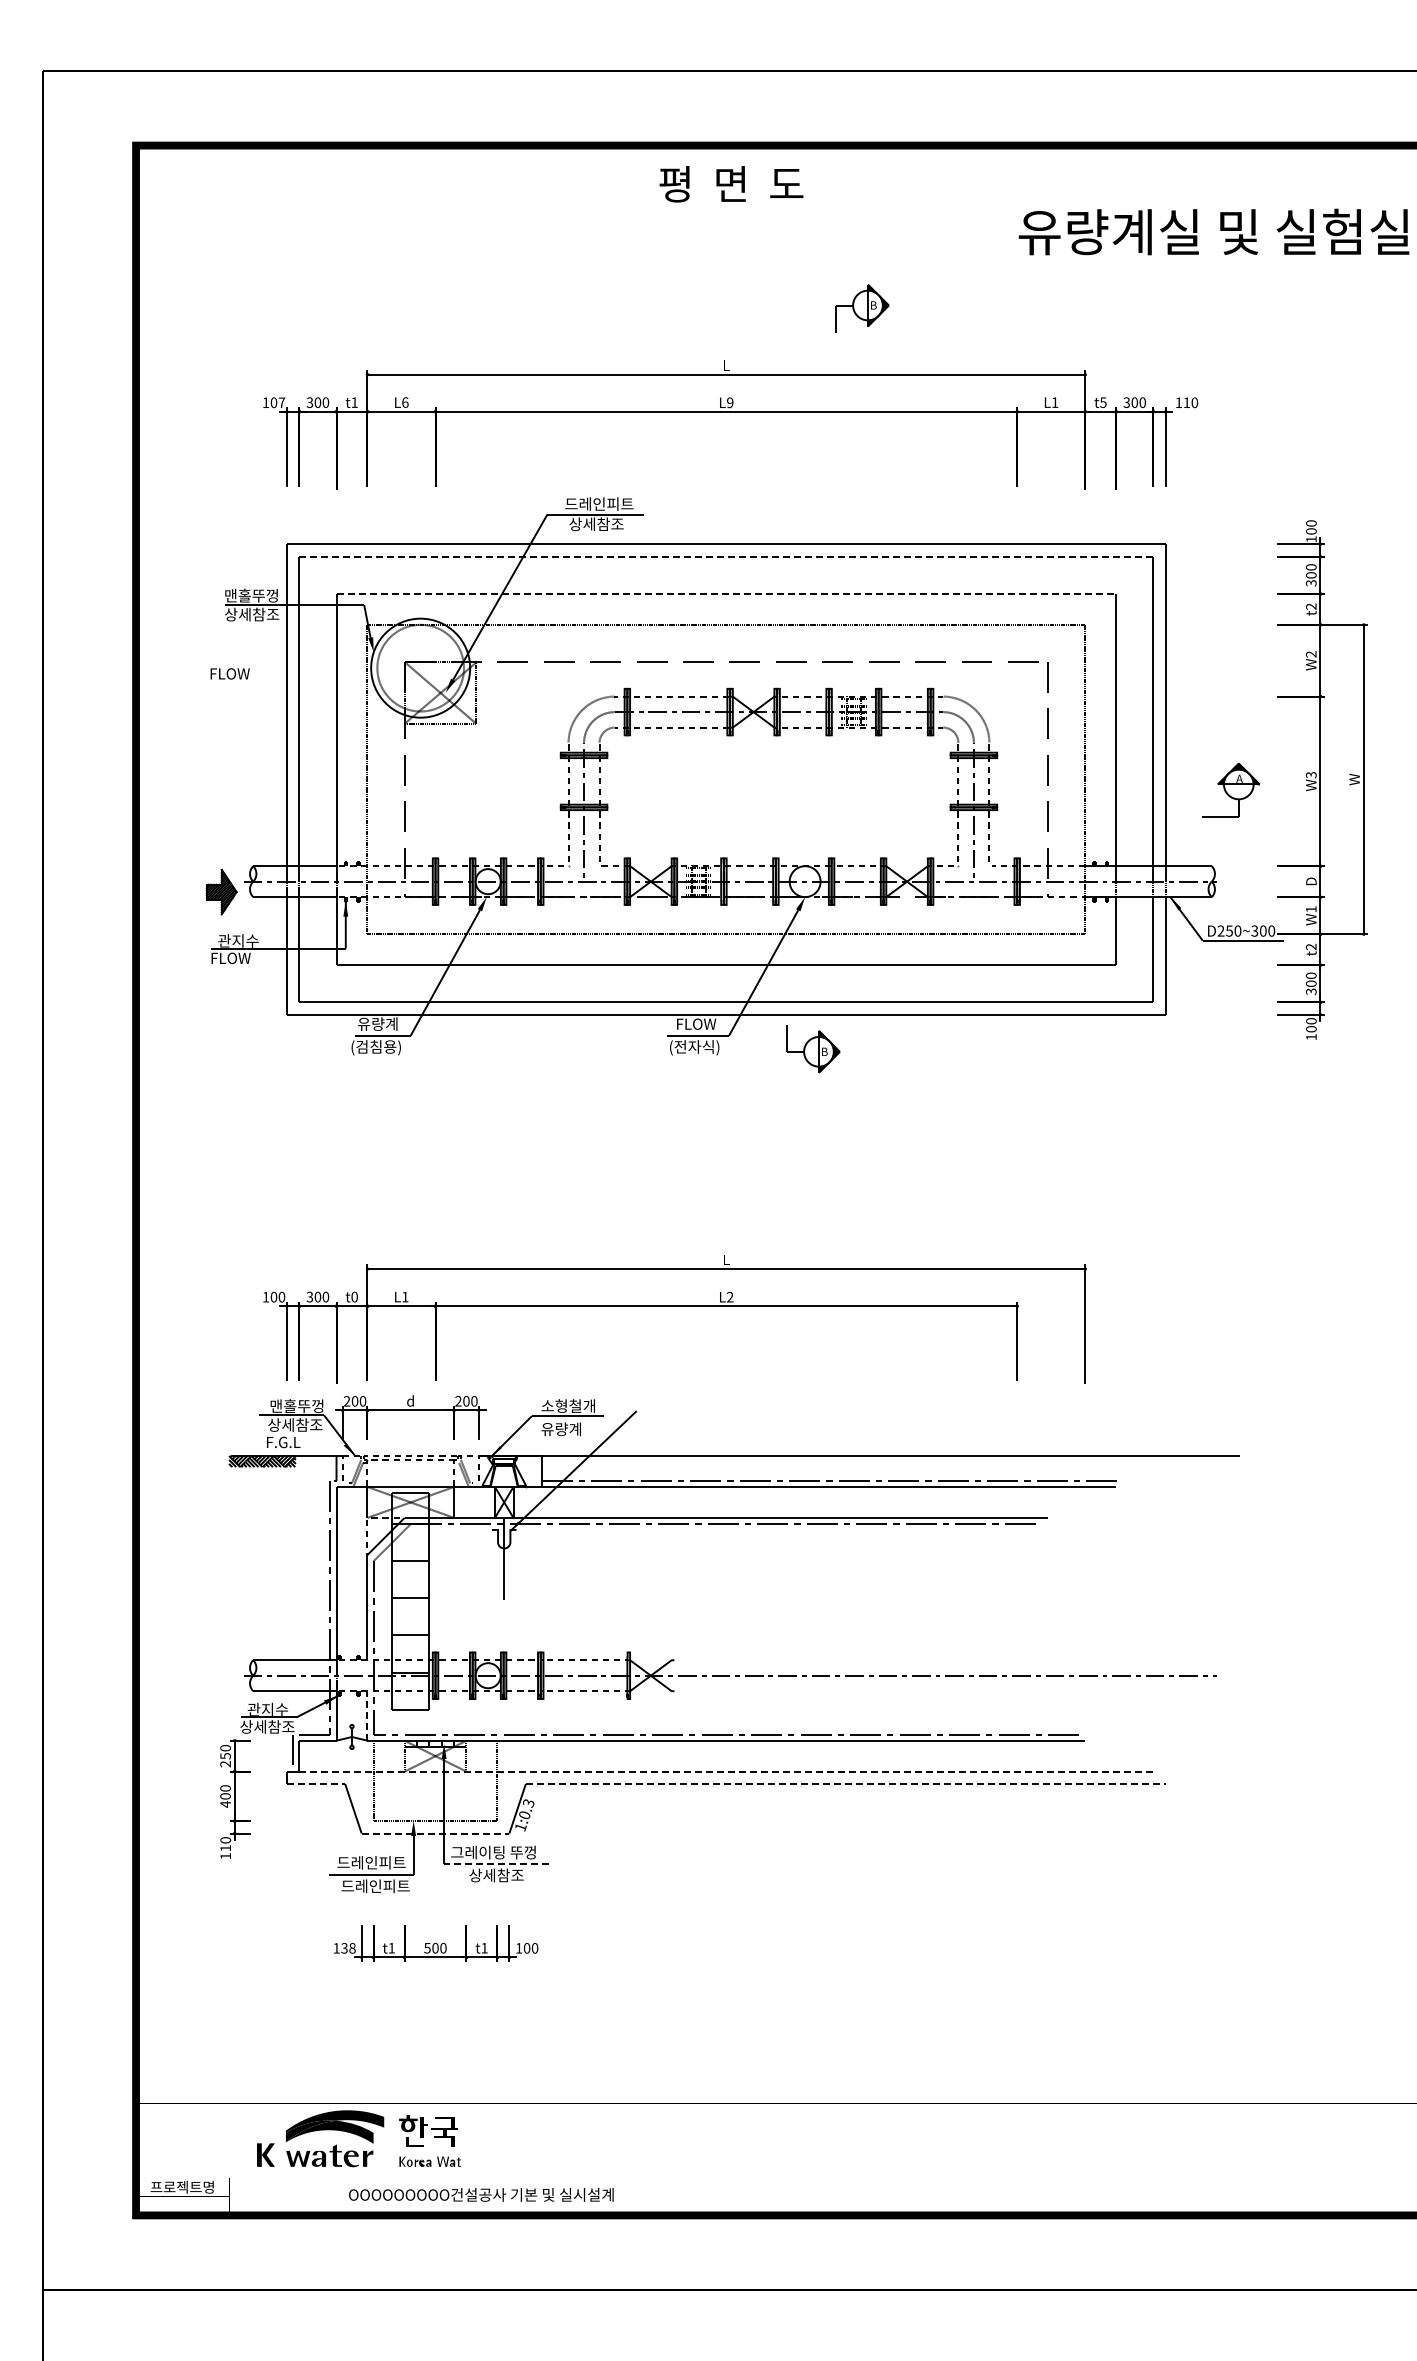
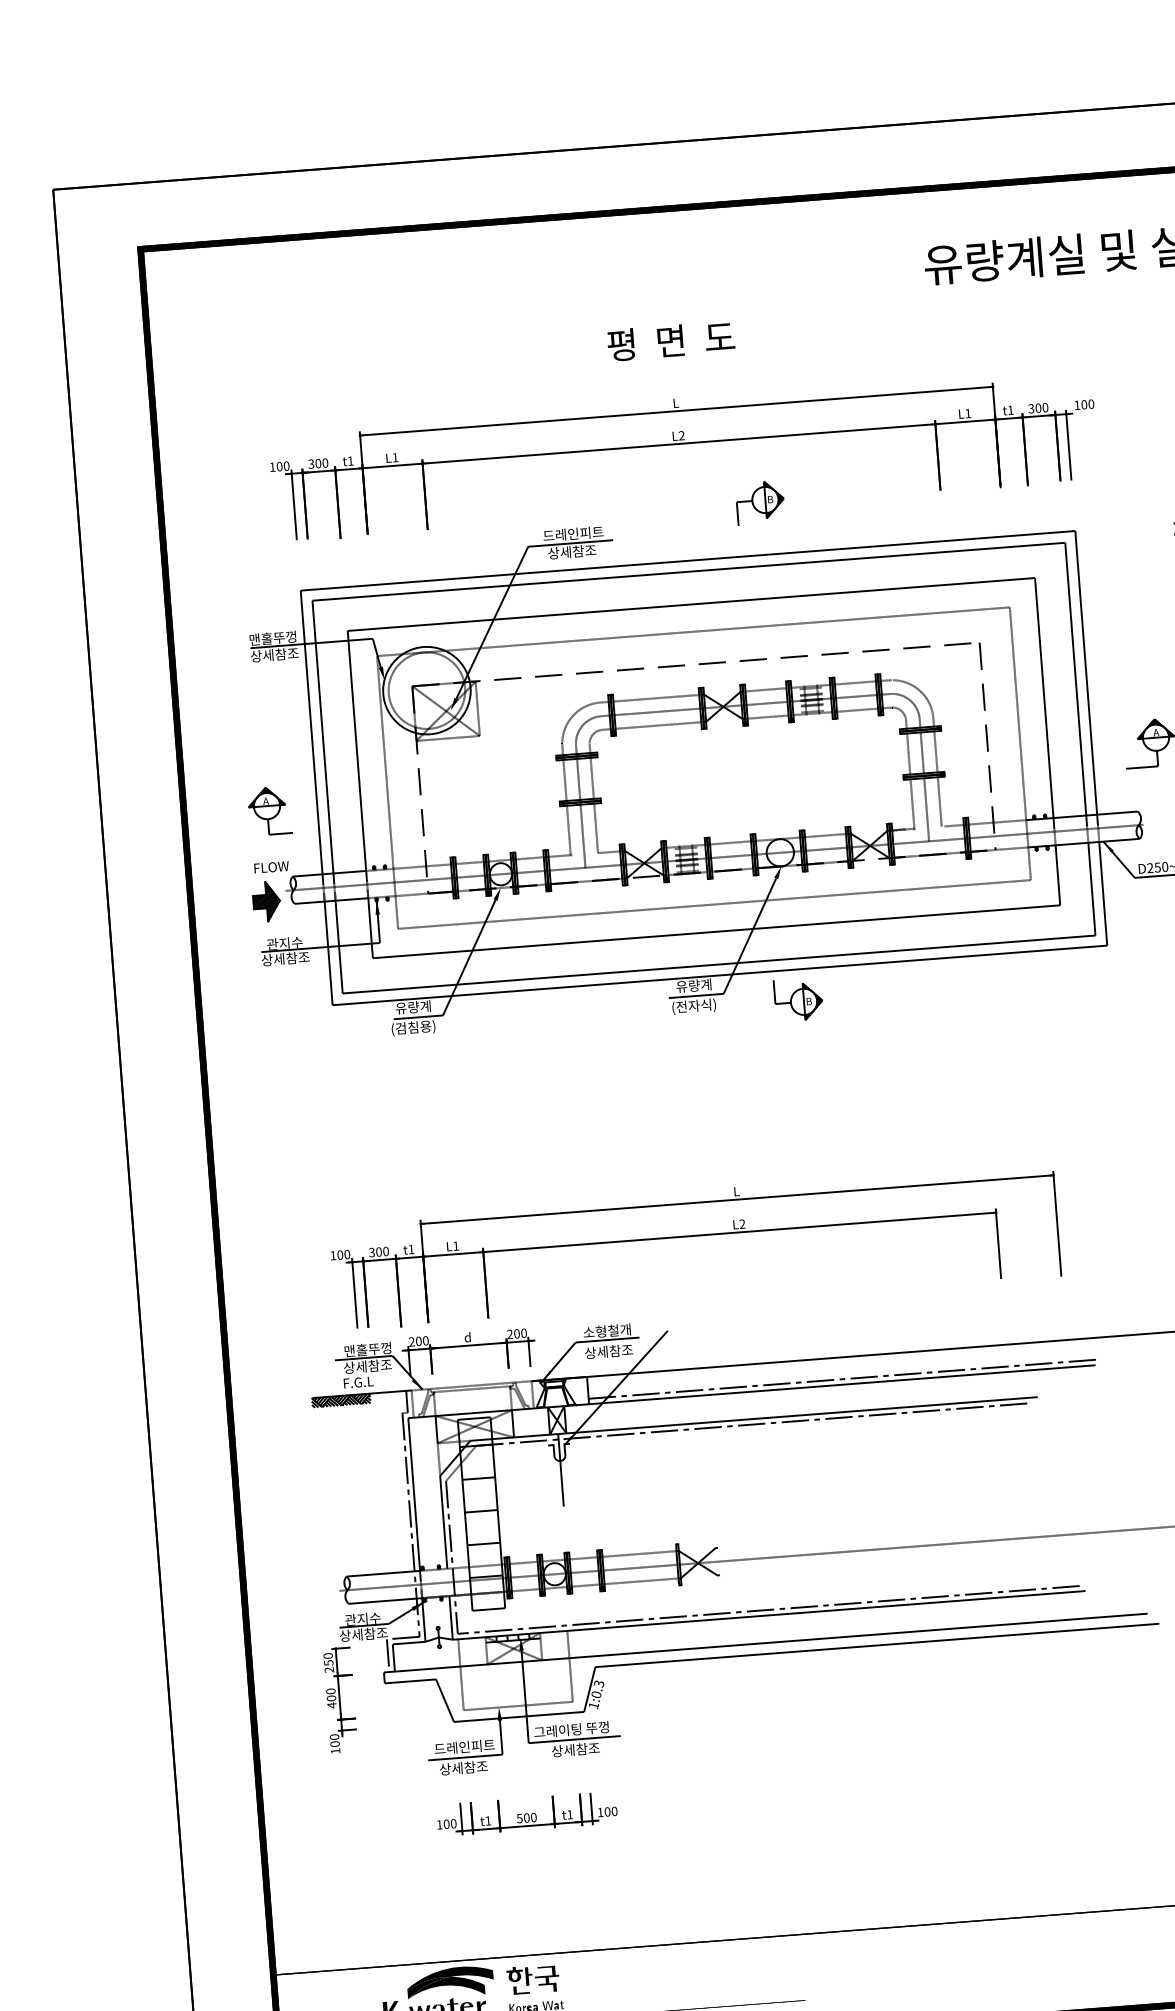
text: (731, 184) -> (671, 341), moved
part: (862, 308) -> (760, 503), moved
text: (281, 402) -> (286, 465), 107 -> 100
text: (405, 402) -> (395, 457), L6 -> L1
text: (1103, 402) -> (1010, 410), t5 -> t1
text: (1186, 402) -> (1083, 404), 110 -> 100
text: (730, 403) -> (682, 436), L9 -> L2
line: (726, 556) -> (688, 571), dashed -> solid
line: (726, 593) -> (691, 604), dashed -> solid
text: (229, 673) -> (270, 867), moved
part: (232, 790) -> (269, 811), added
text: (238, 958) -> (286, 958), FLOW -> 상세참조
text: (696, 1023) -> (694, 985), FLOW -> 유량계
text: (354, 1296) -> (411, 1249), t0 -> t1
text: (568, 1429) -> (608, 1351), 유량계 -> 상세참조
line: (367, 1715) -> (451, 1617), dashed -> solid
line: (726, 1771) -> (771, 1642), dashed -> solid
line: (316, 1784) -> (410, 1681), dashed -> solid
line: (845, 1784) -> (877, 1645), dashed -> solid
line: (435, 1833) -> (519, 1716), dashed -> solid
text: (225, 1848) -> (334, 1744), 110 -> 100
line: (495, 1863) -> (573, 1739), dashed -> solid
text: (375, 1886) -> (469, 1767), 드레인피트 -> 상세참조
text: (348, 1948) -> (450, 1824), 138 -> 100

